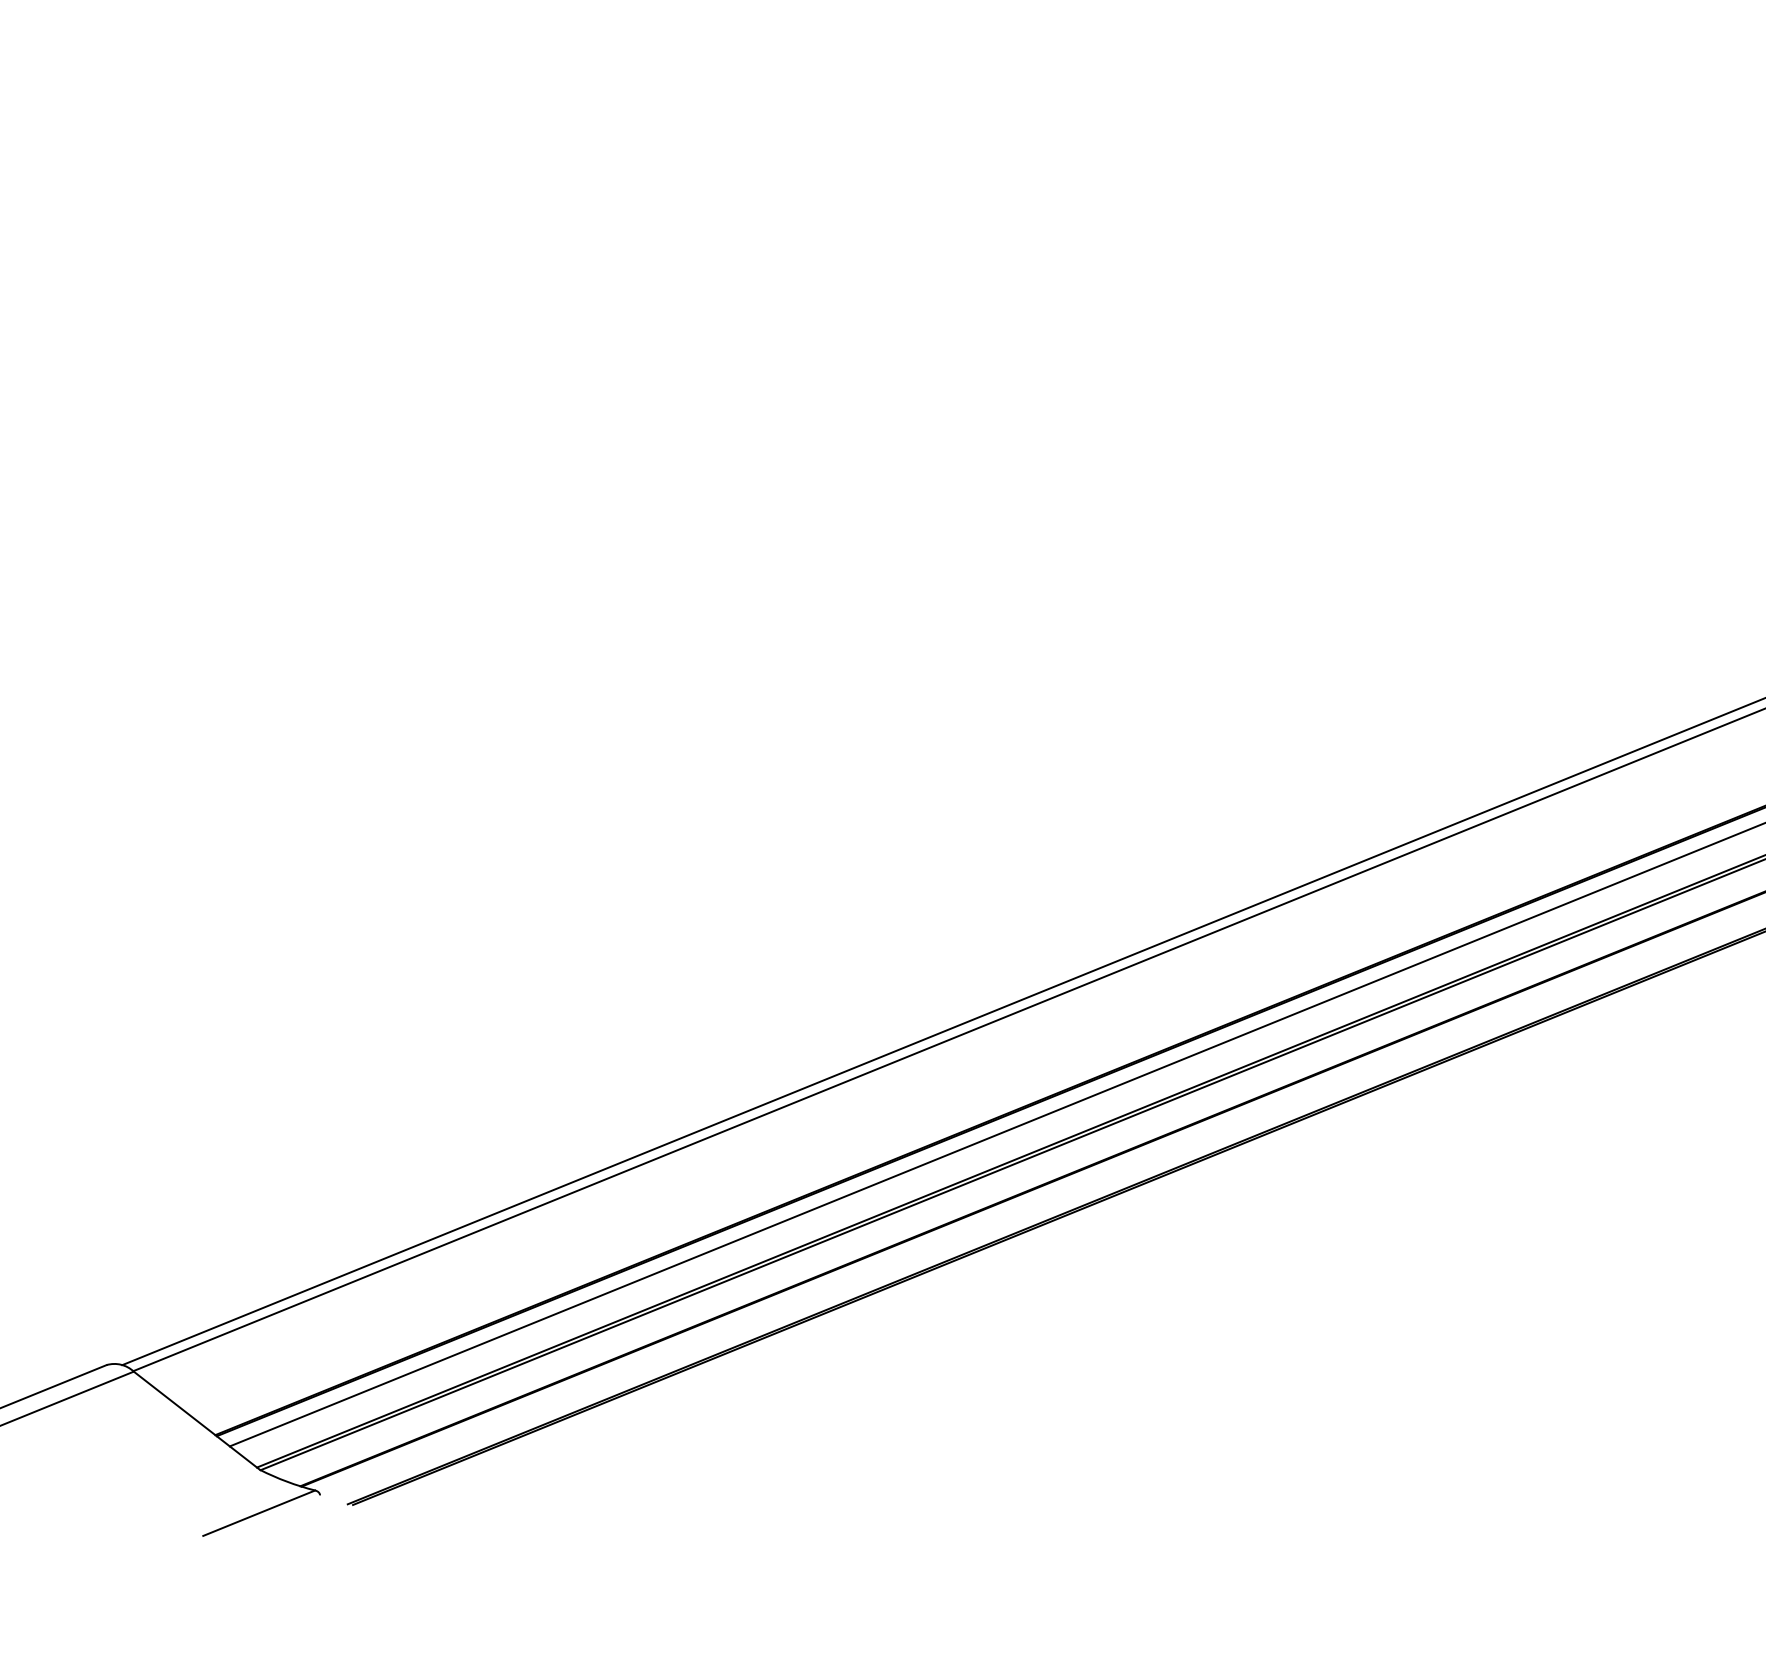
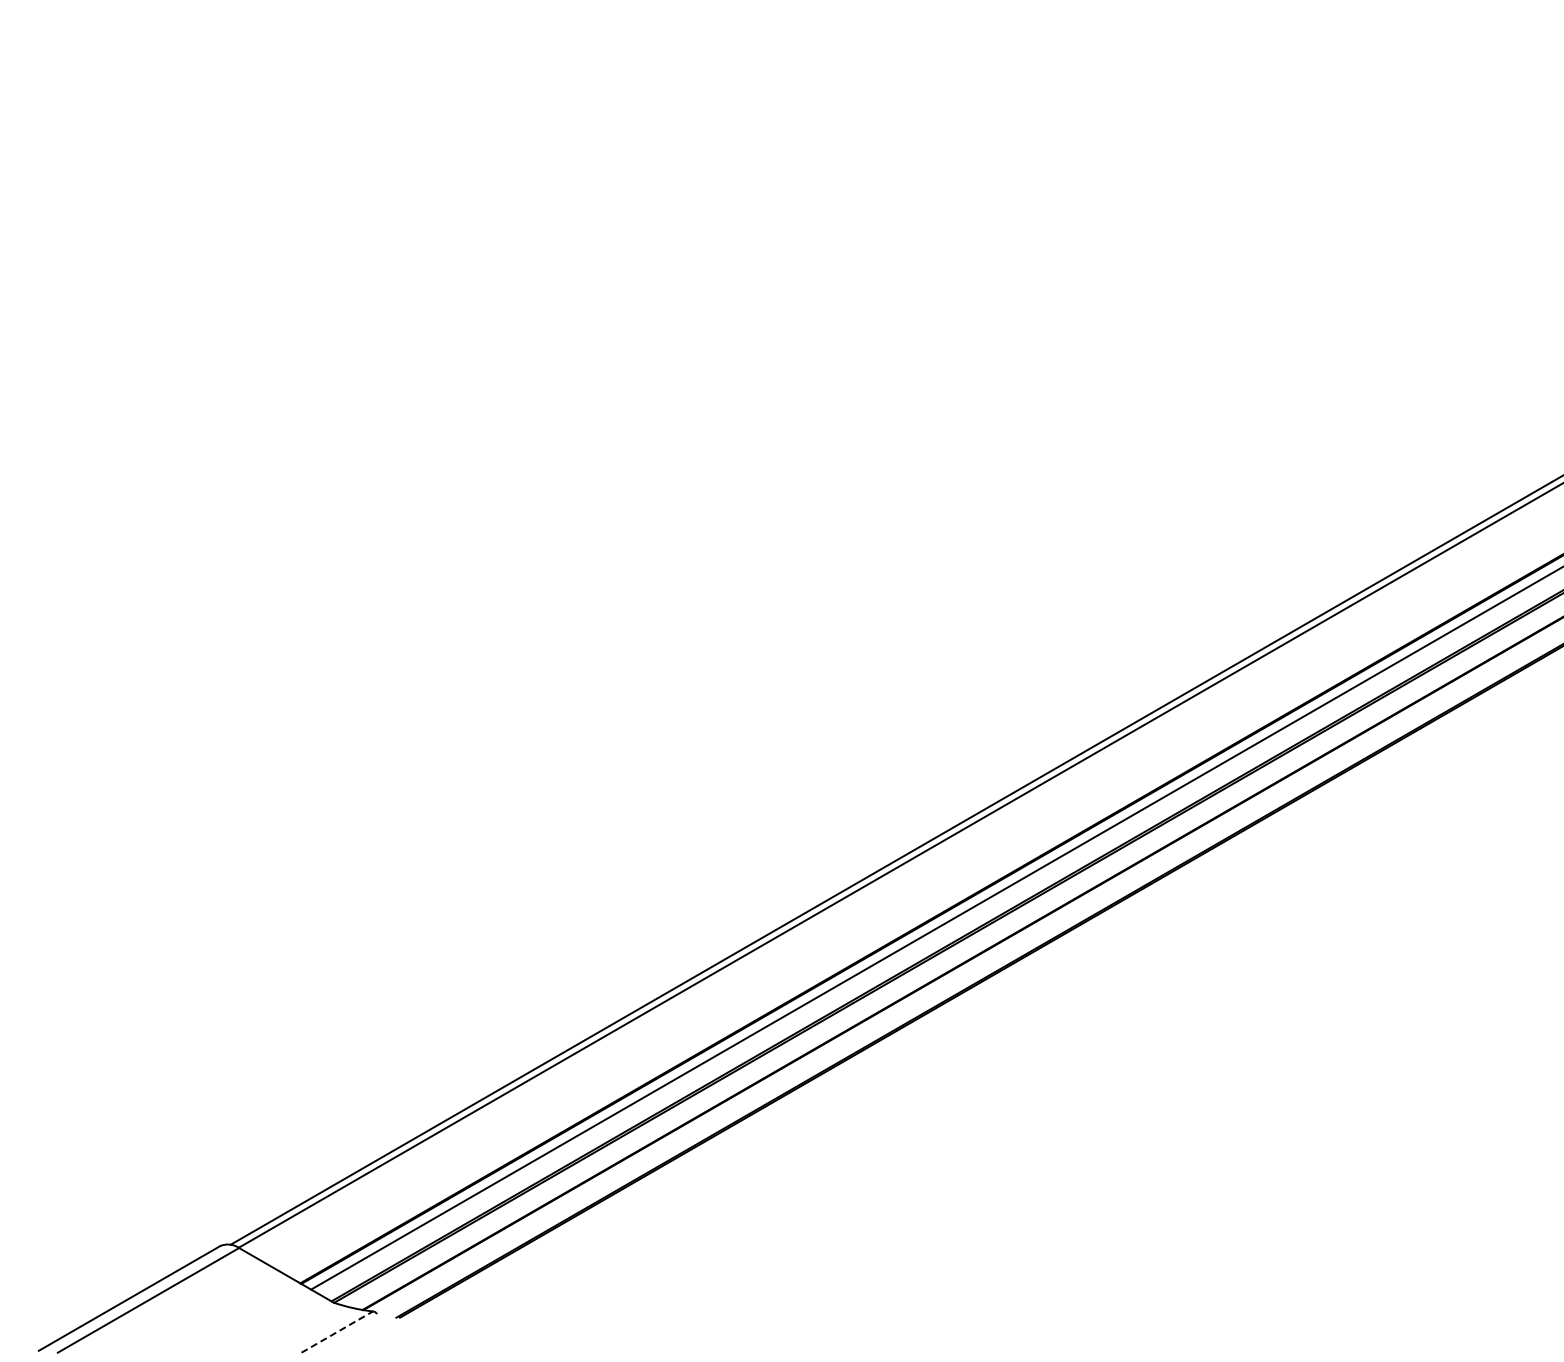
line: (259, 1512) -> (337, 1331), solid -> dashed

